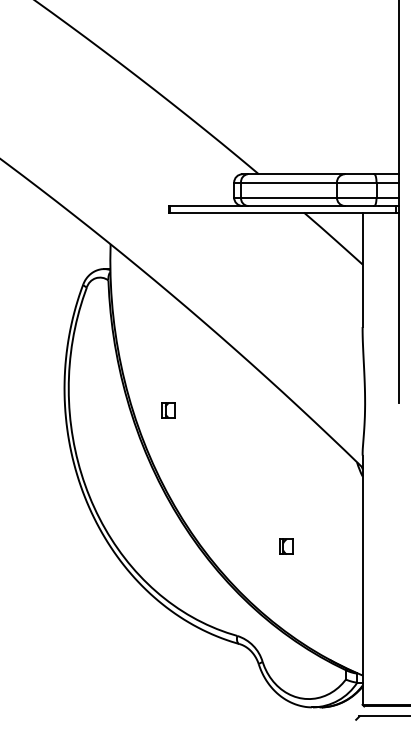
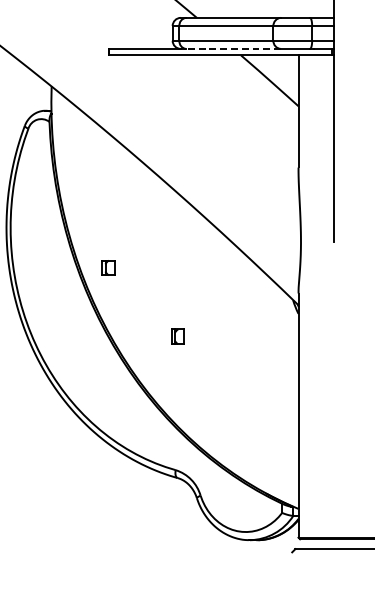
line: (296, 205) -> (233, 48), solid -> dashed
part: (168, 410) -> (108, 267), moved
part: (286, 546) -> (177, 336), moved

